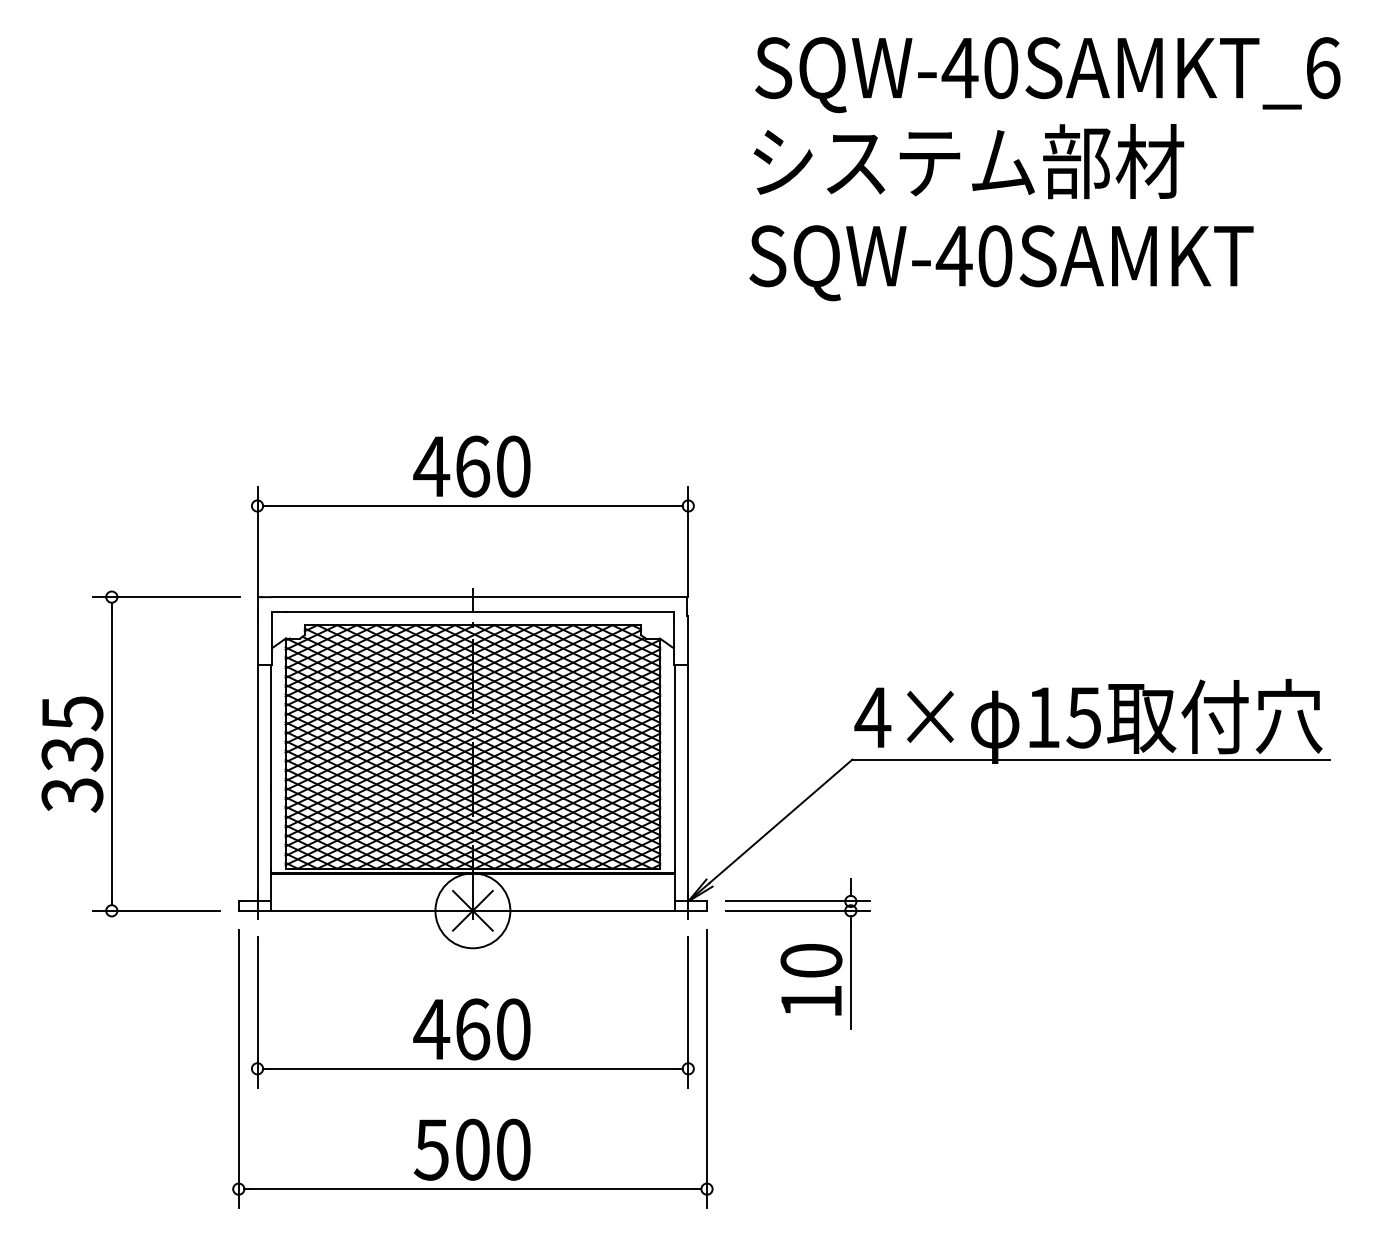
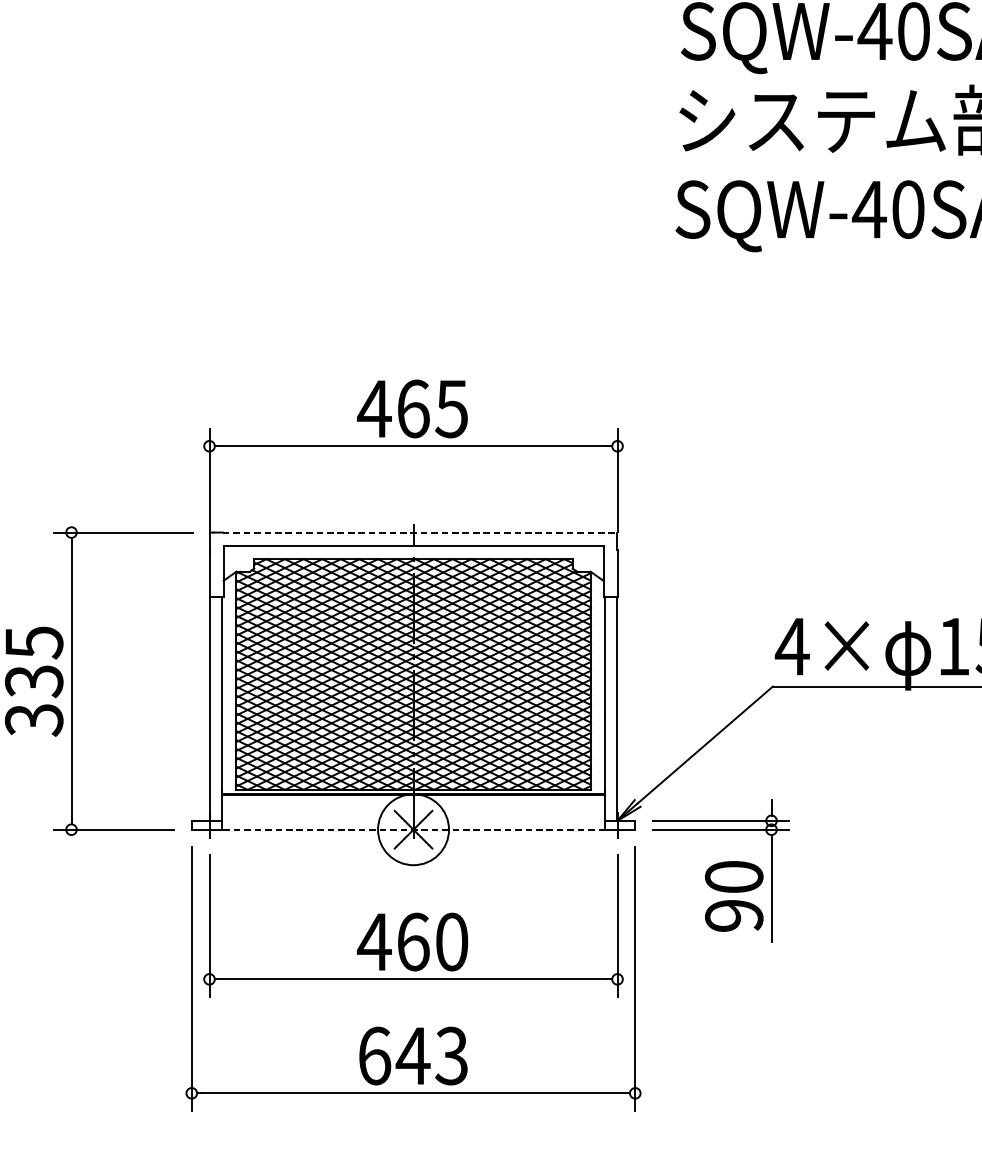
text: (512, 466) -> (451, 408), 460 -> 465
line: (479, 597) -> (419, 532), solid -> dashed
line: (473, 910) -> (414, 829), solid -> dashed
text: (811, 1001) -> (734, 915), 10 -> 90
text: (471, 1149) -> (412, 1055), 500 -> 643

